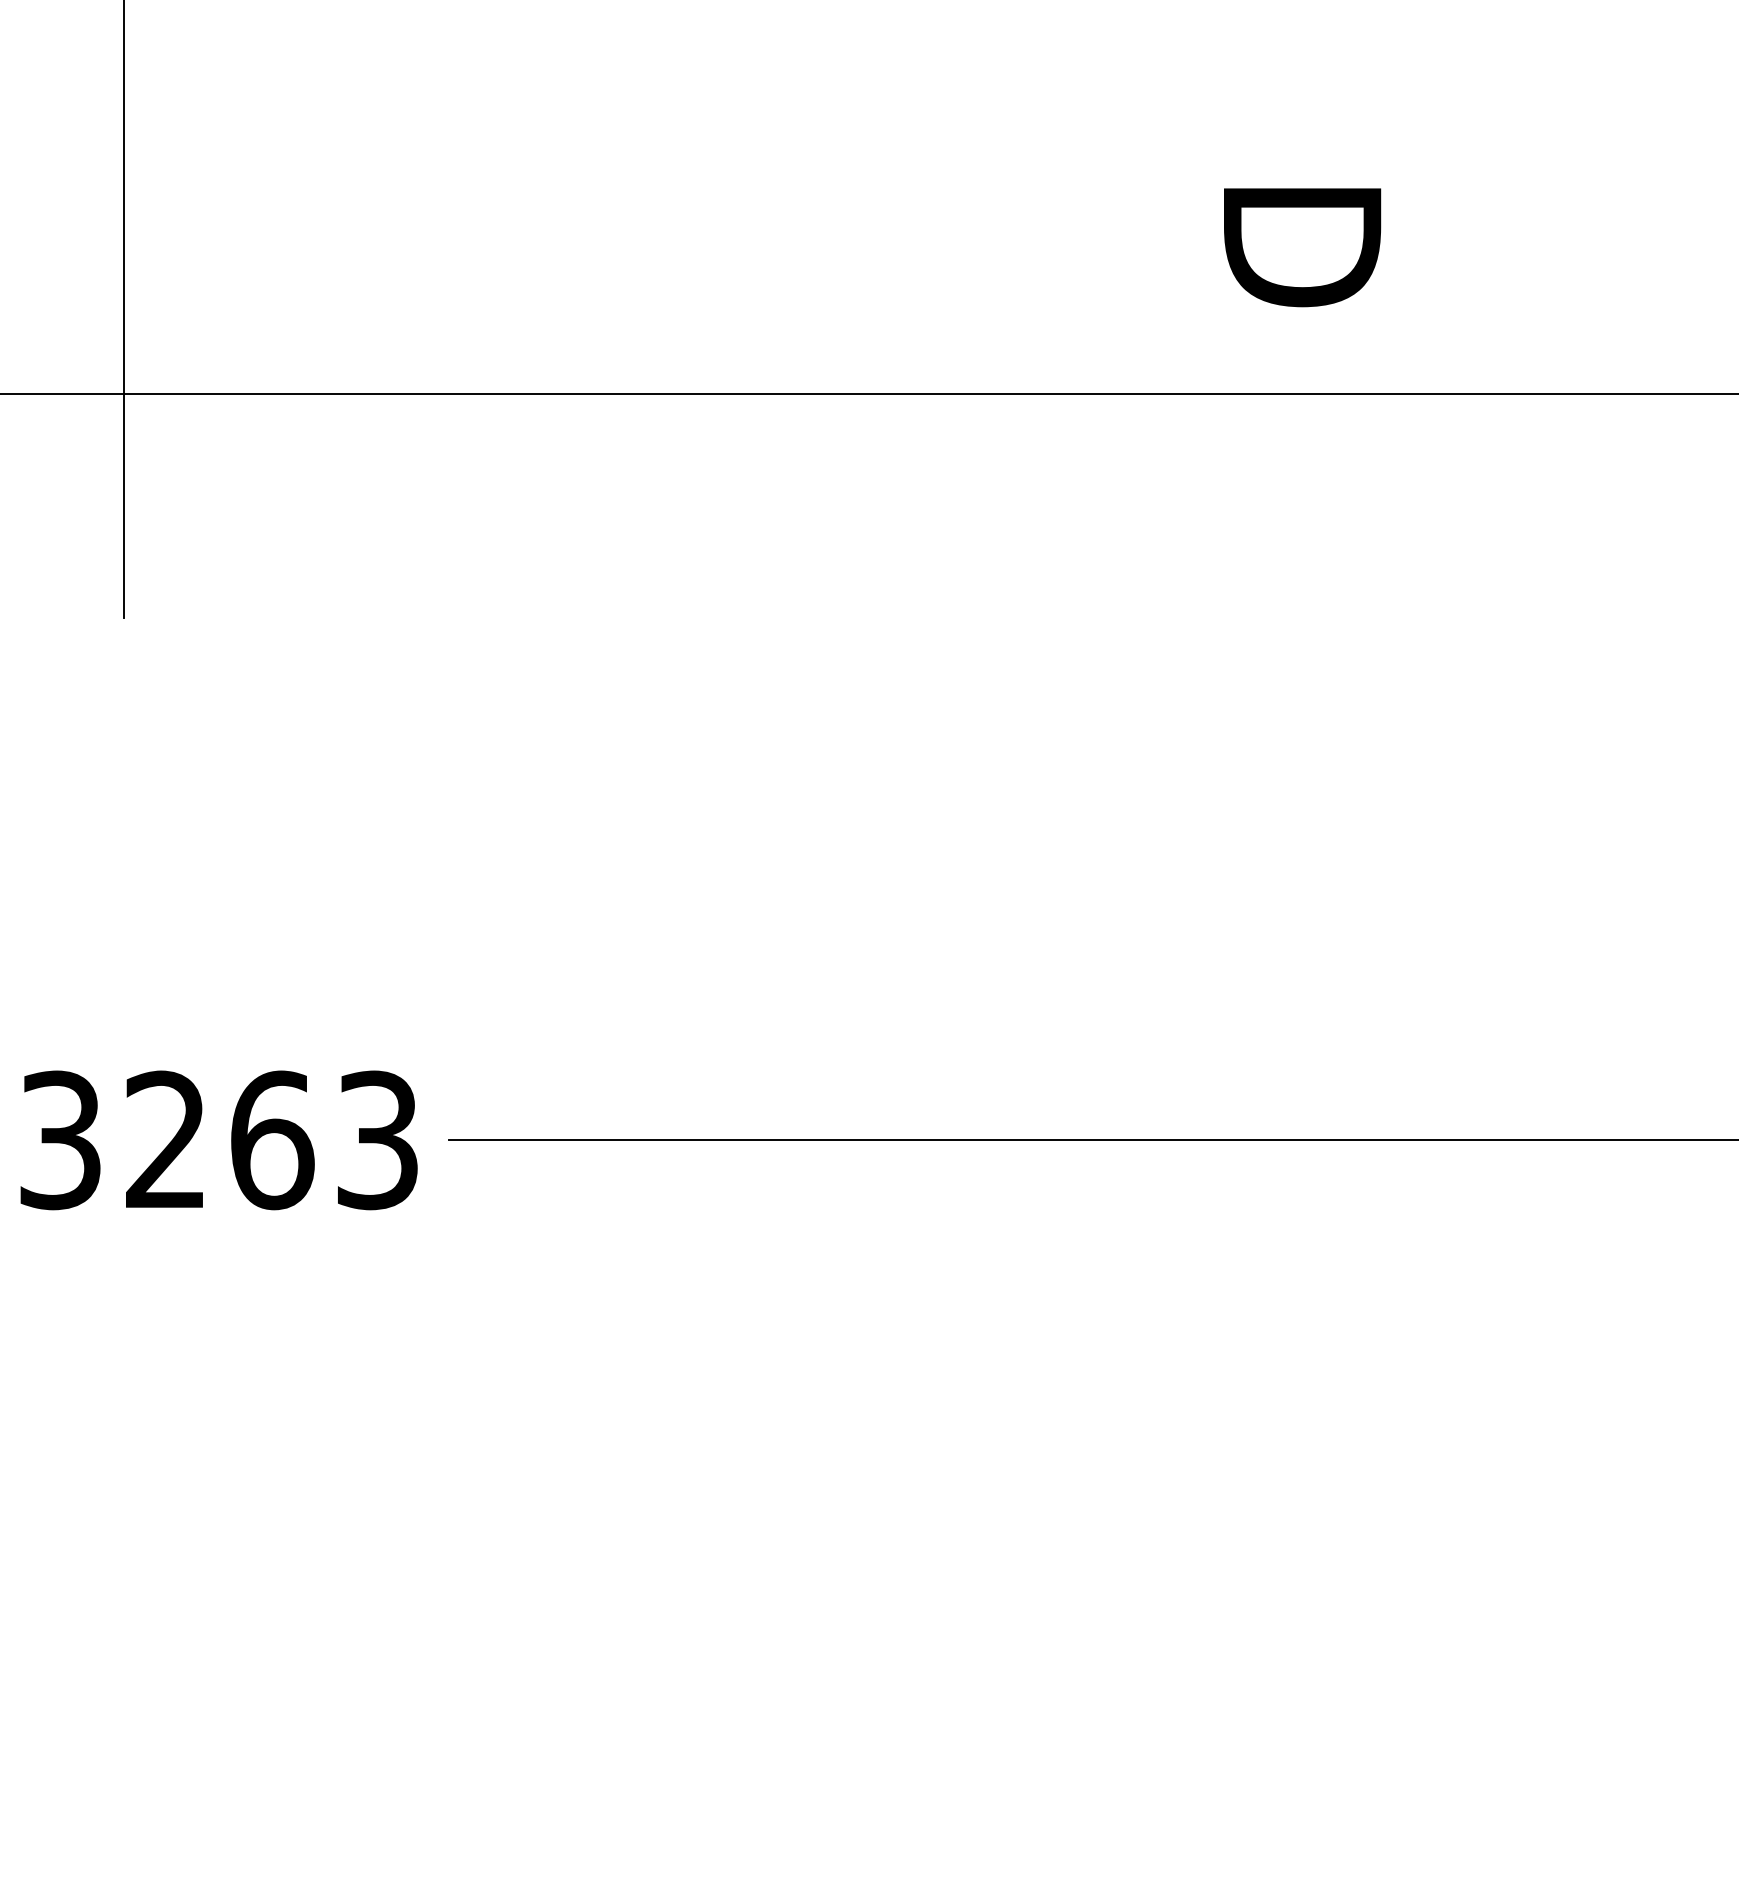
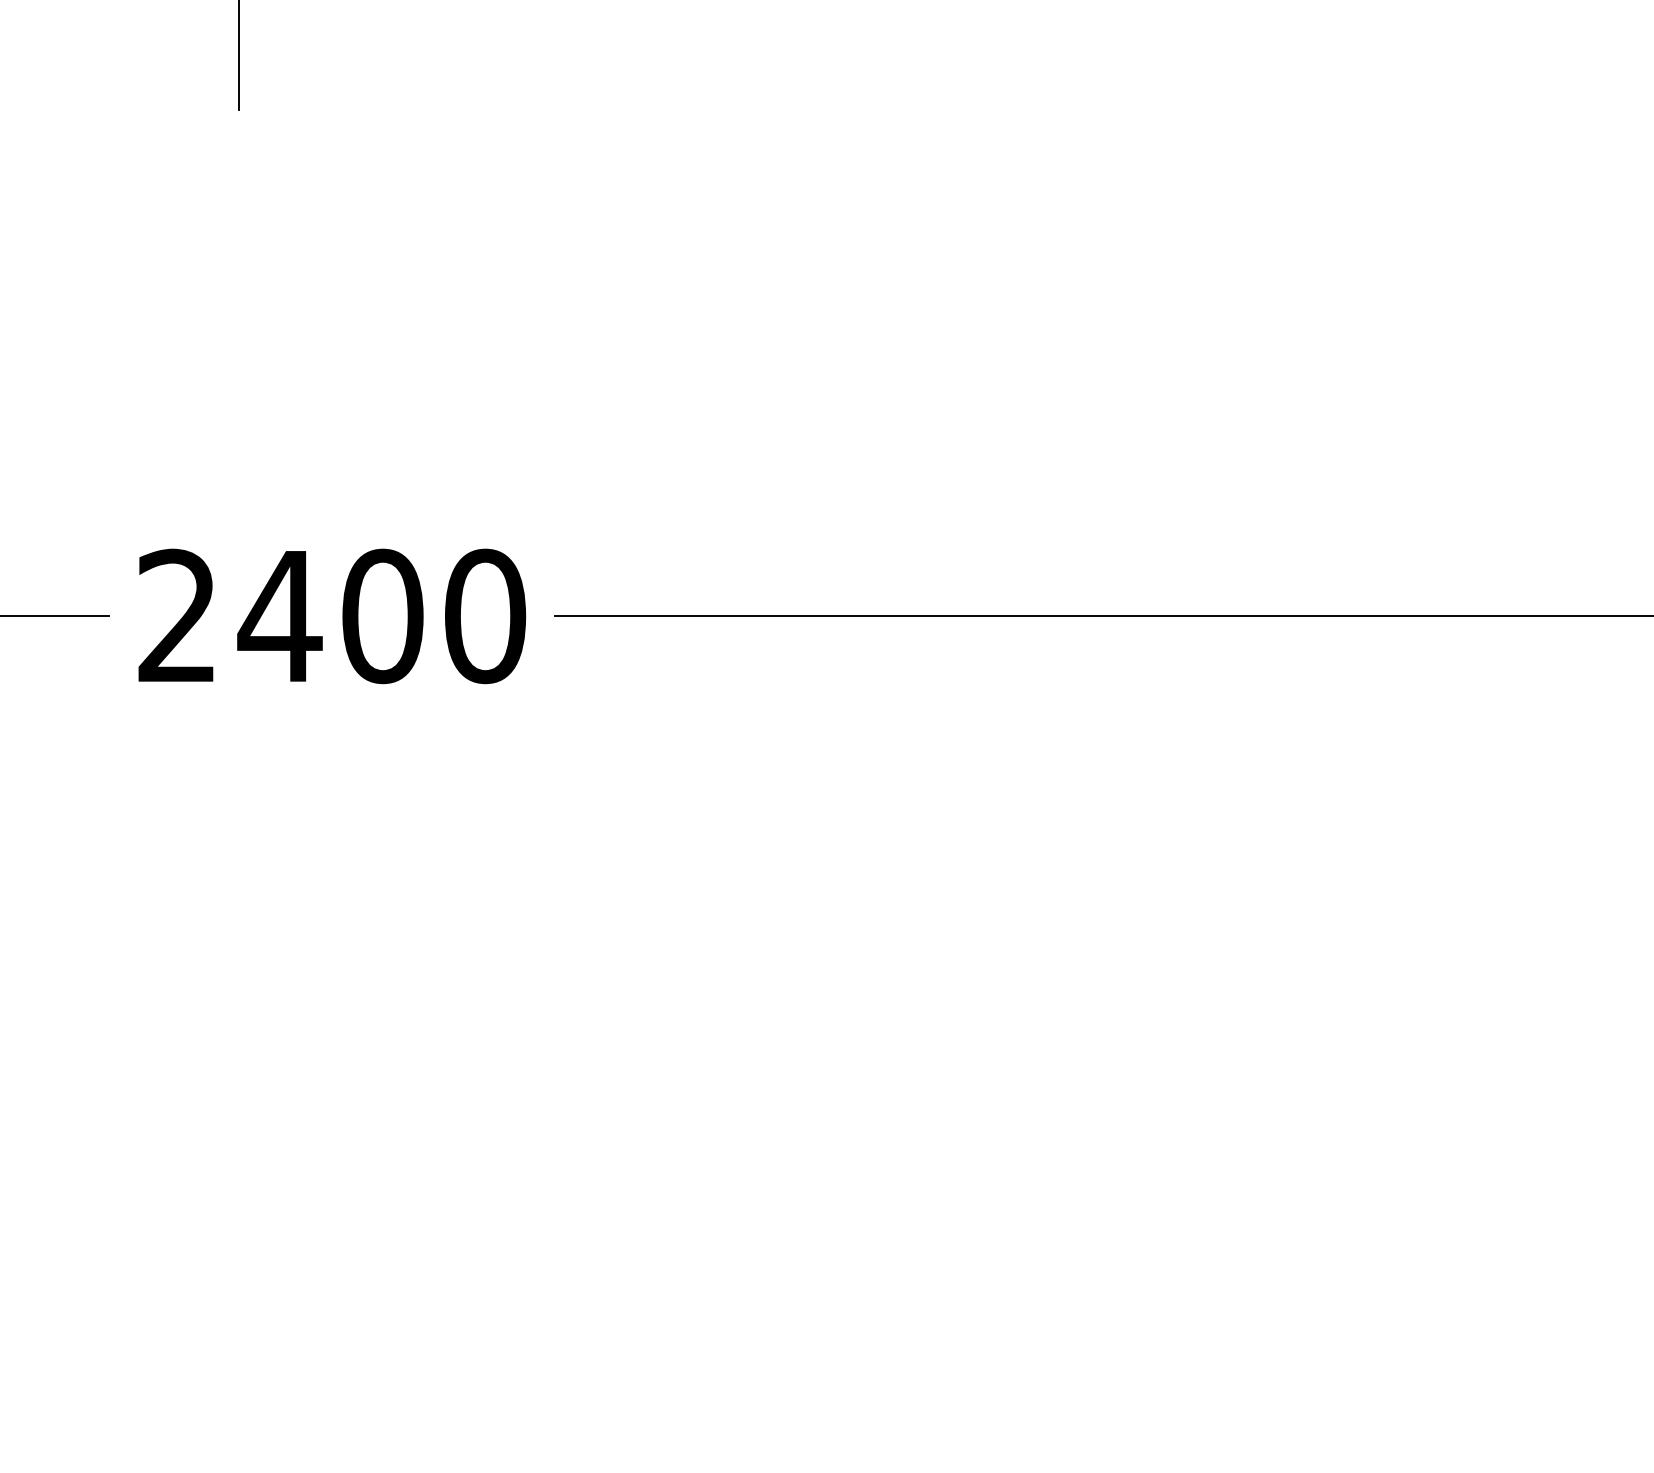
text: (219, 1140) -> (331, 616), 3263 -> 2400

